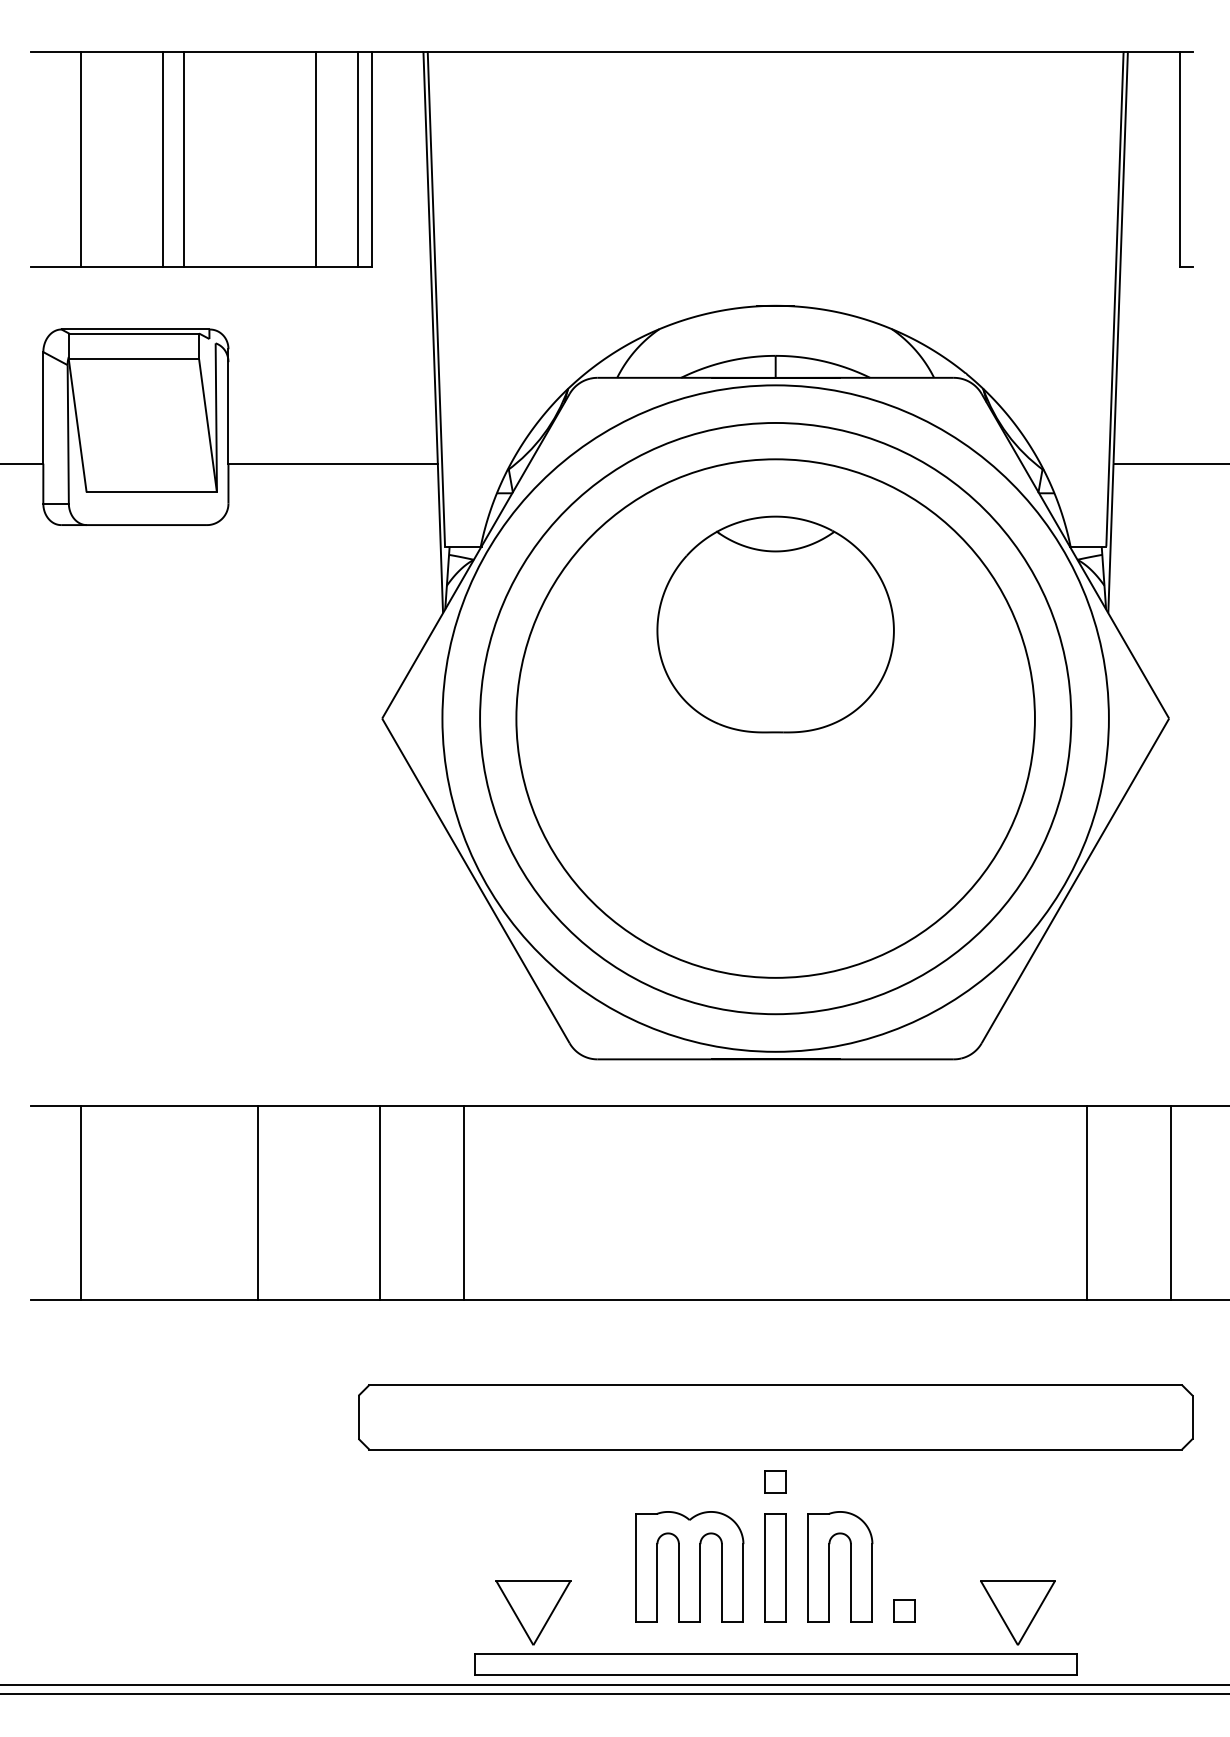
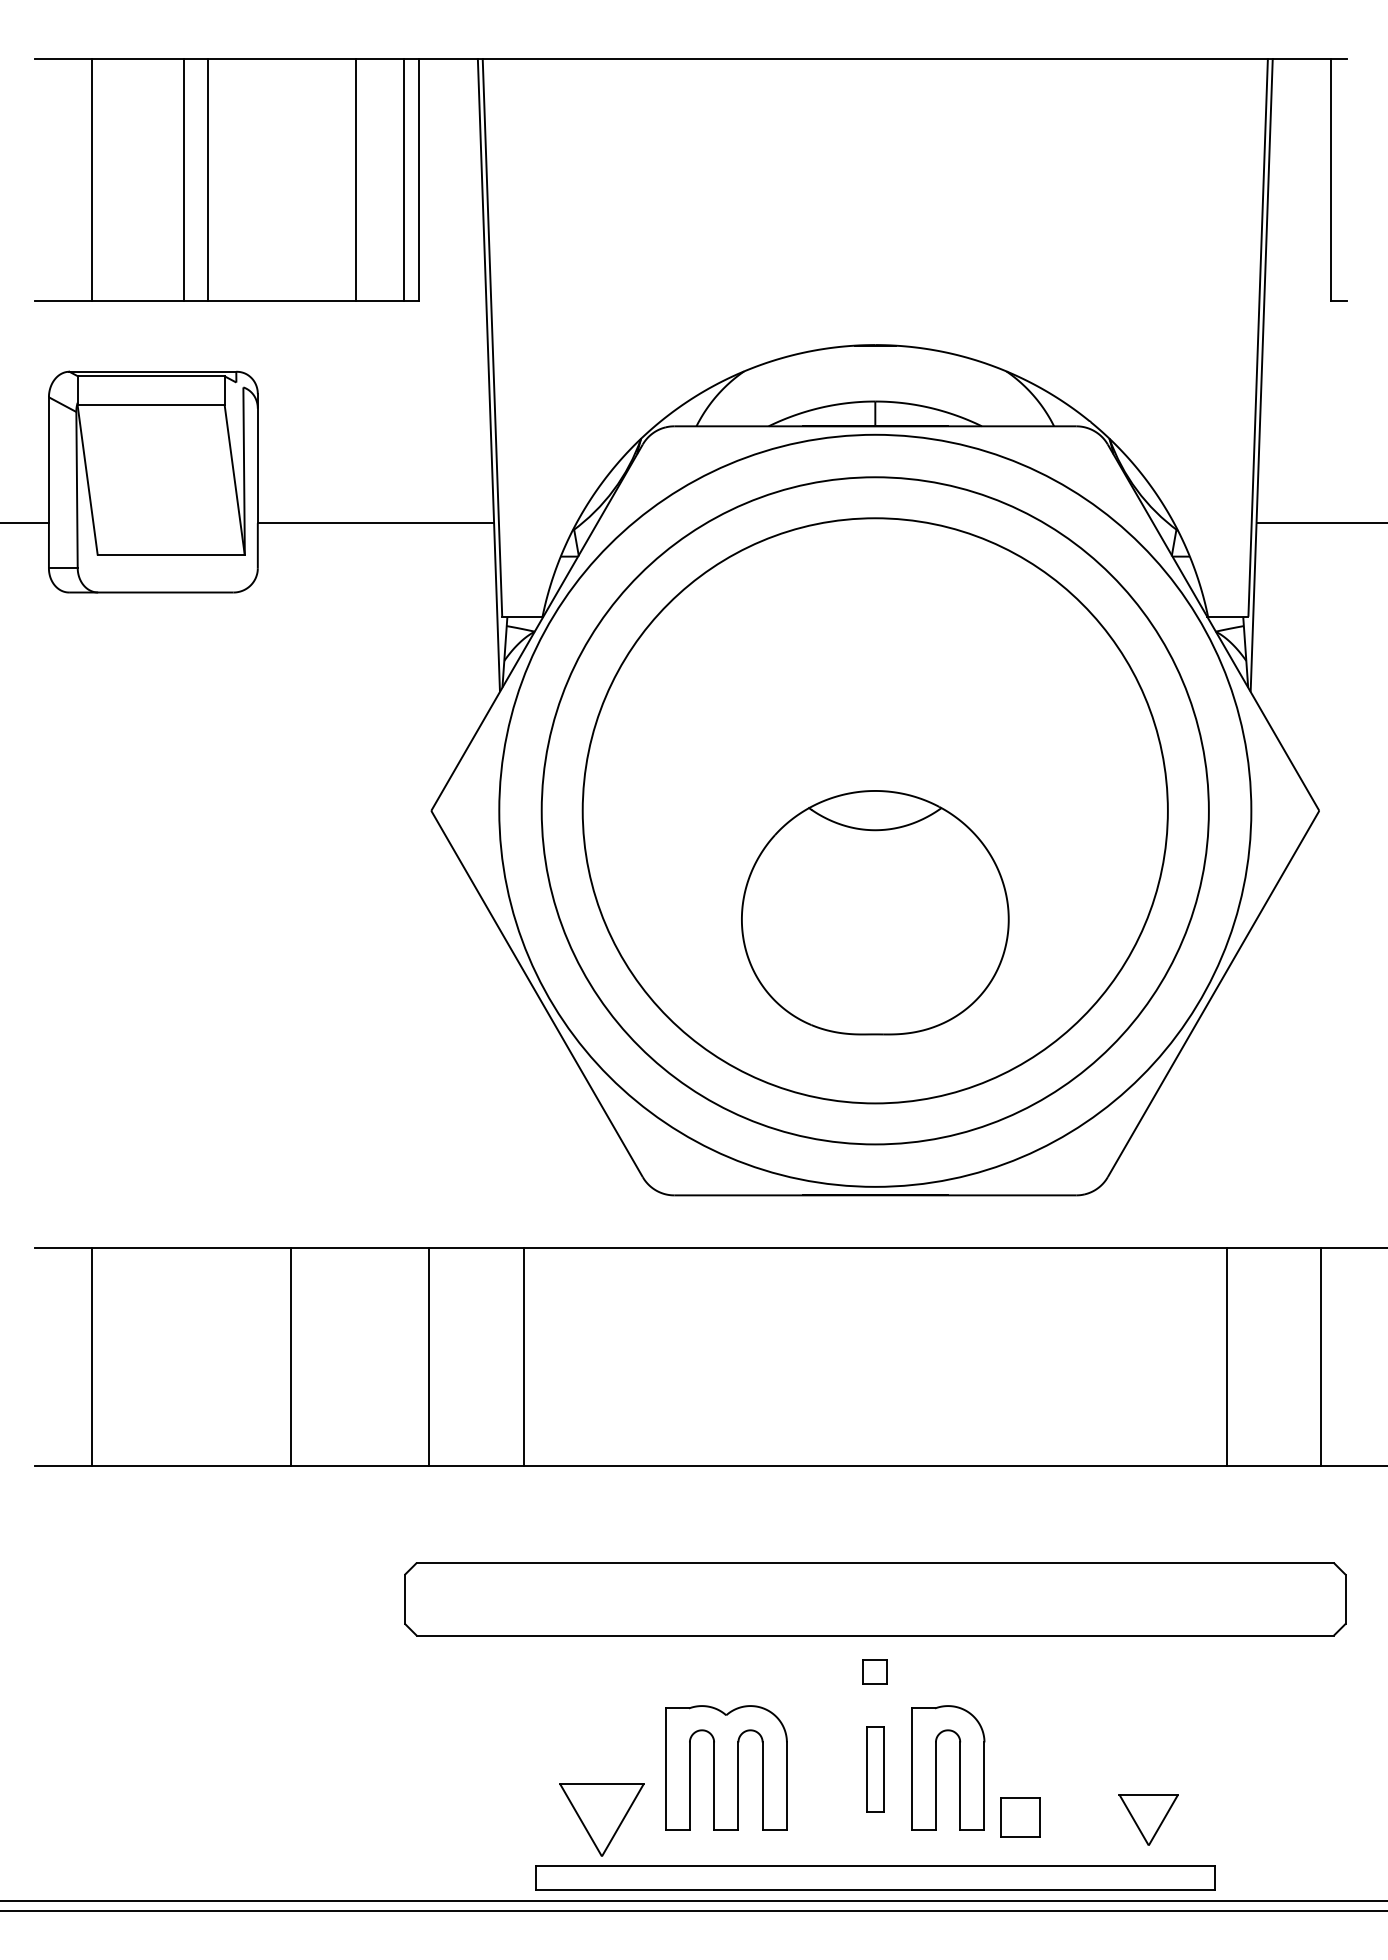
part: (775, 624) -> (875, 912), moved
part: (689, 1566) -> (726, 1767), moved
part: (774, 1567) -> (874, 1768), size x0.7
part: (904, 1610) -> (1020, 1817), size x1.6
part: (1017, 1612) -> (1148, 1819), size x0.7

